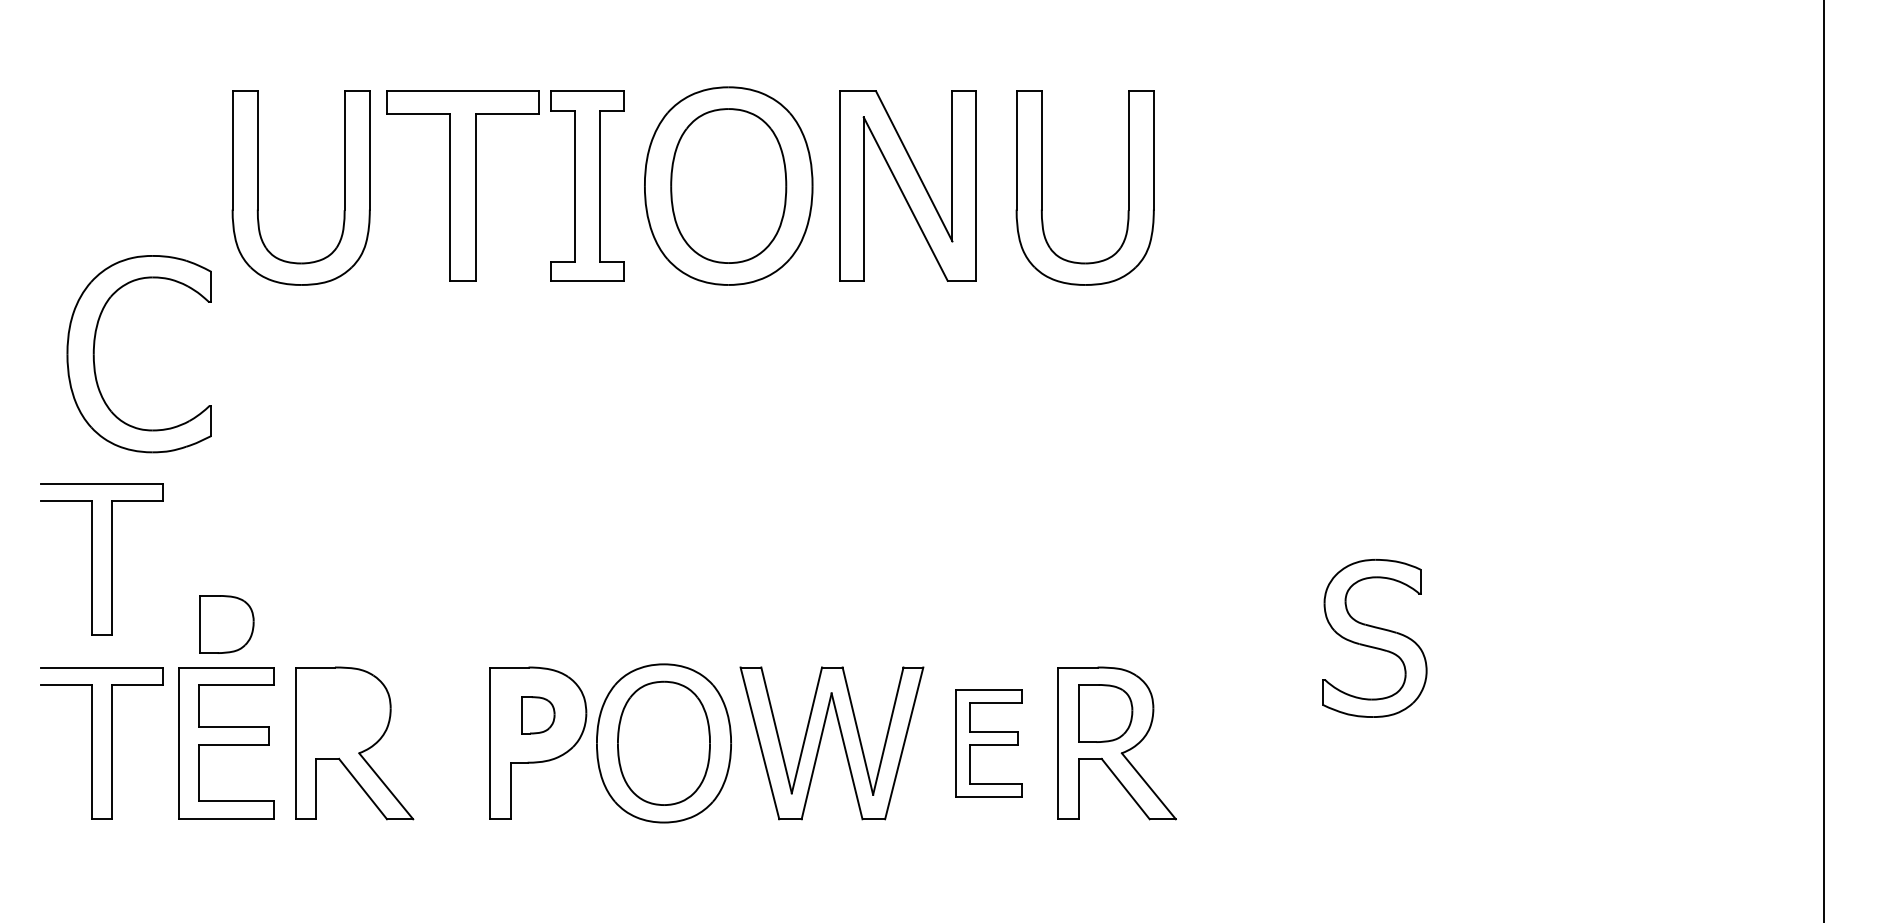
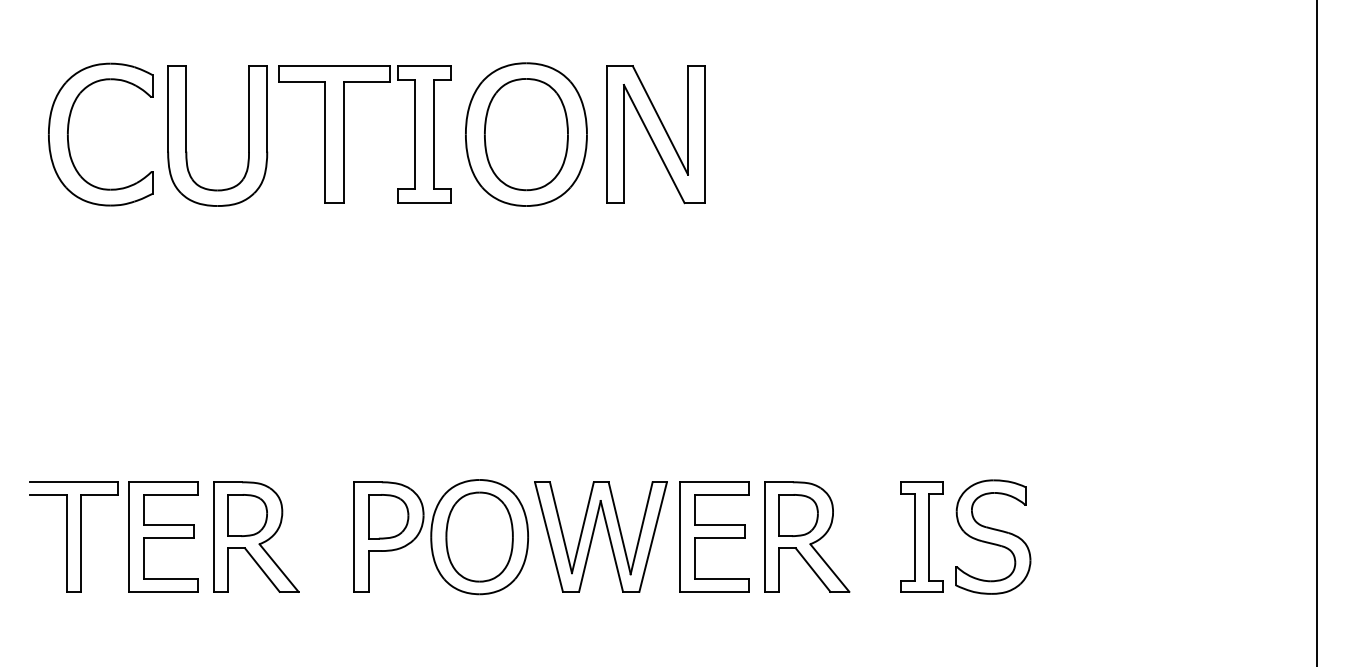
part: (1042, 187) -> (753, 135), removed
part: (94, 354) -> (68, 134), moved
part: (92, 559) -> (66, 404), removed
part: (226, 624) -> (247, 515), moved
part: (1374, 638) -> (992, 537), moved
part: (538, 715) -> (389, 516), size x1.67
part: (988, 743) -> (714, 537), size x1.43
part: (1276, 743) -> (922, 537), added

